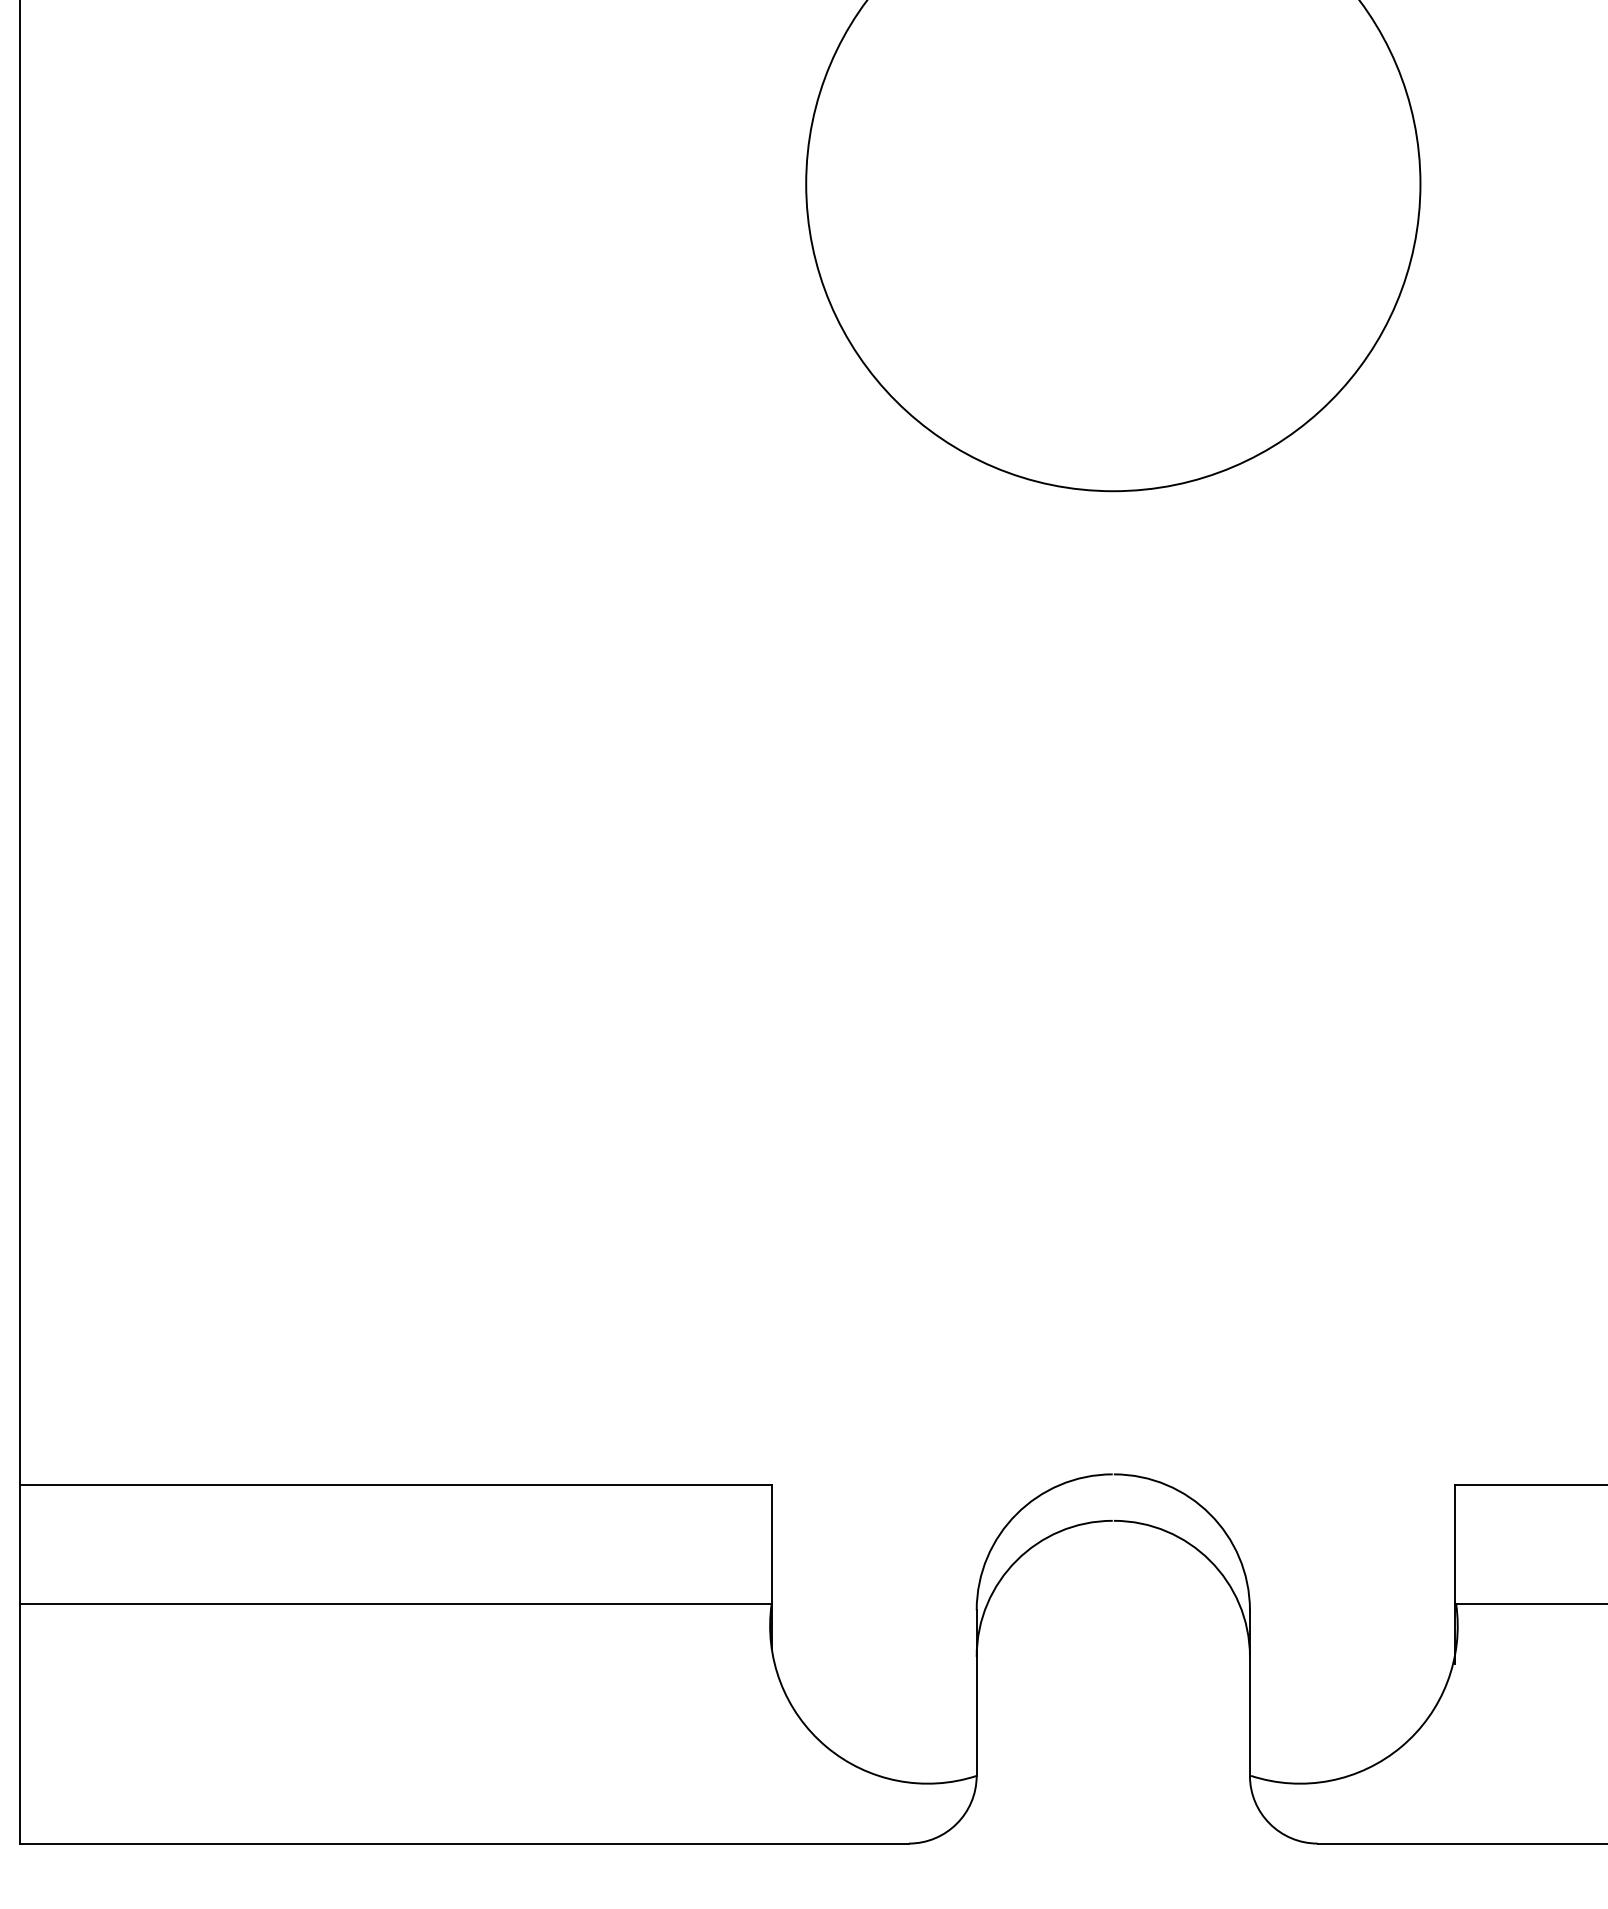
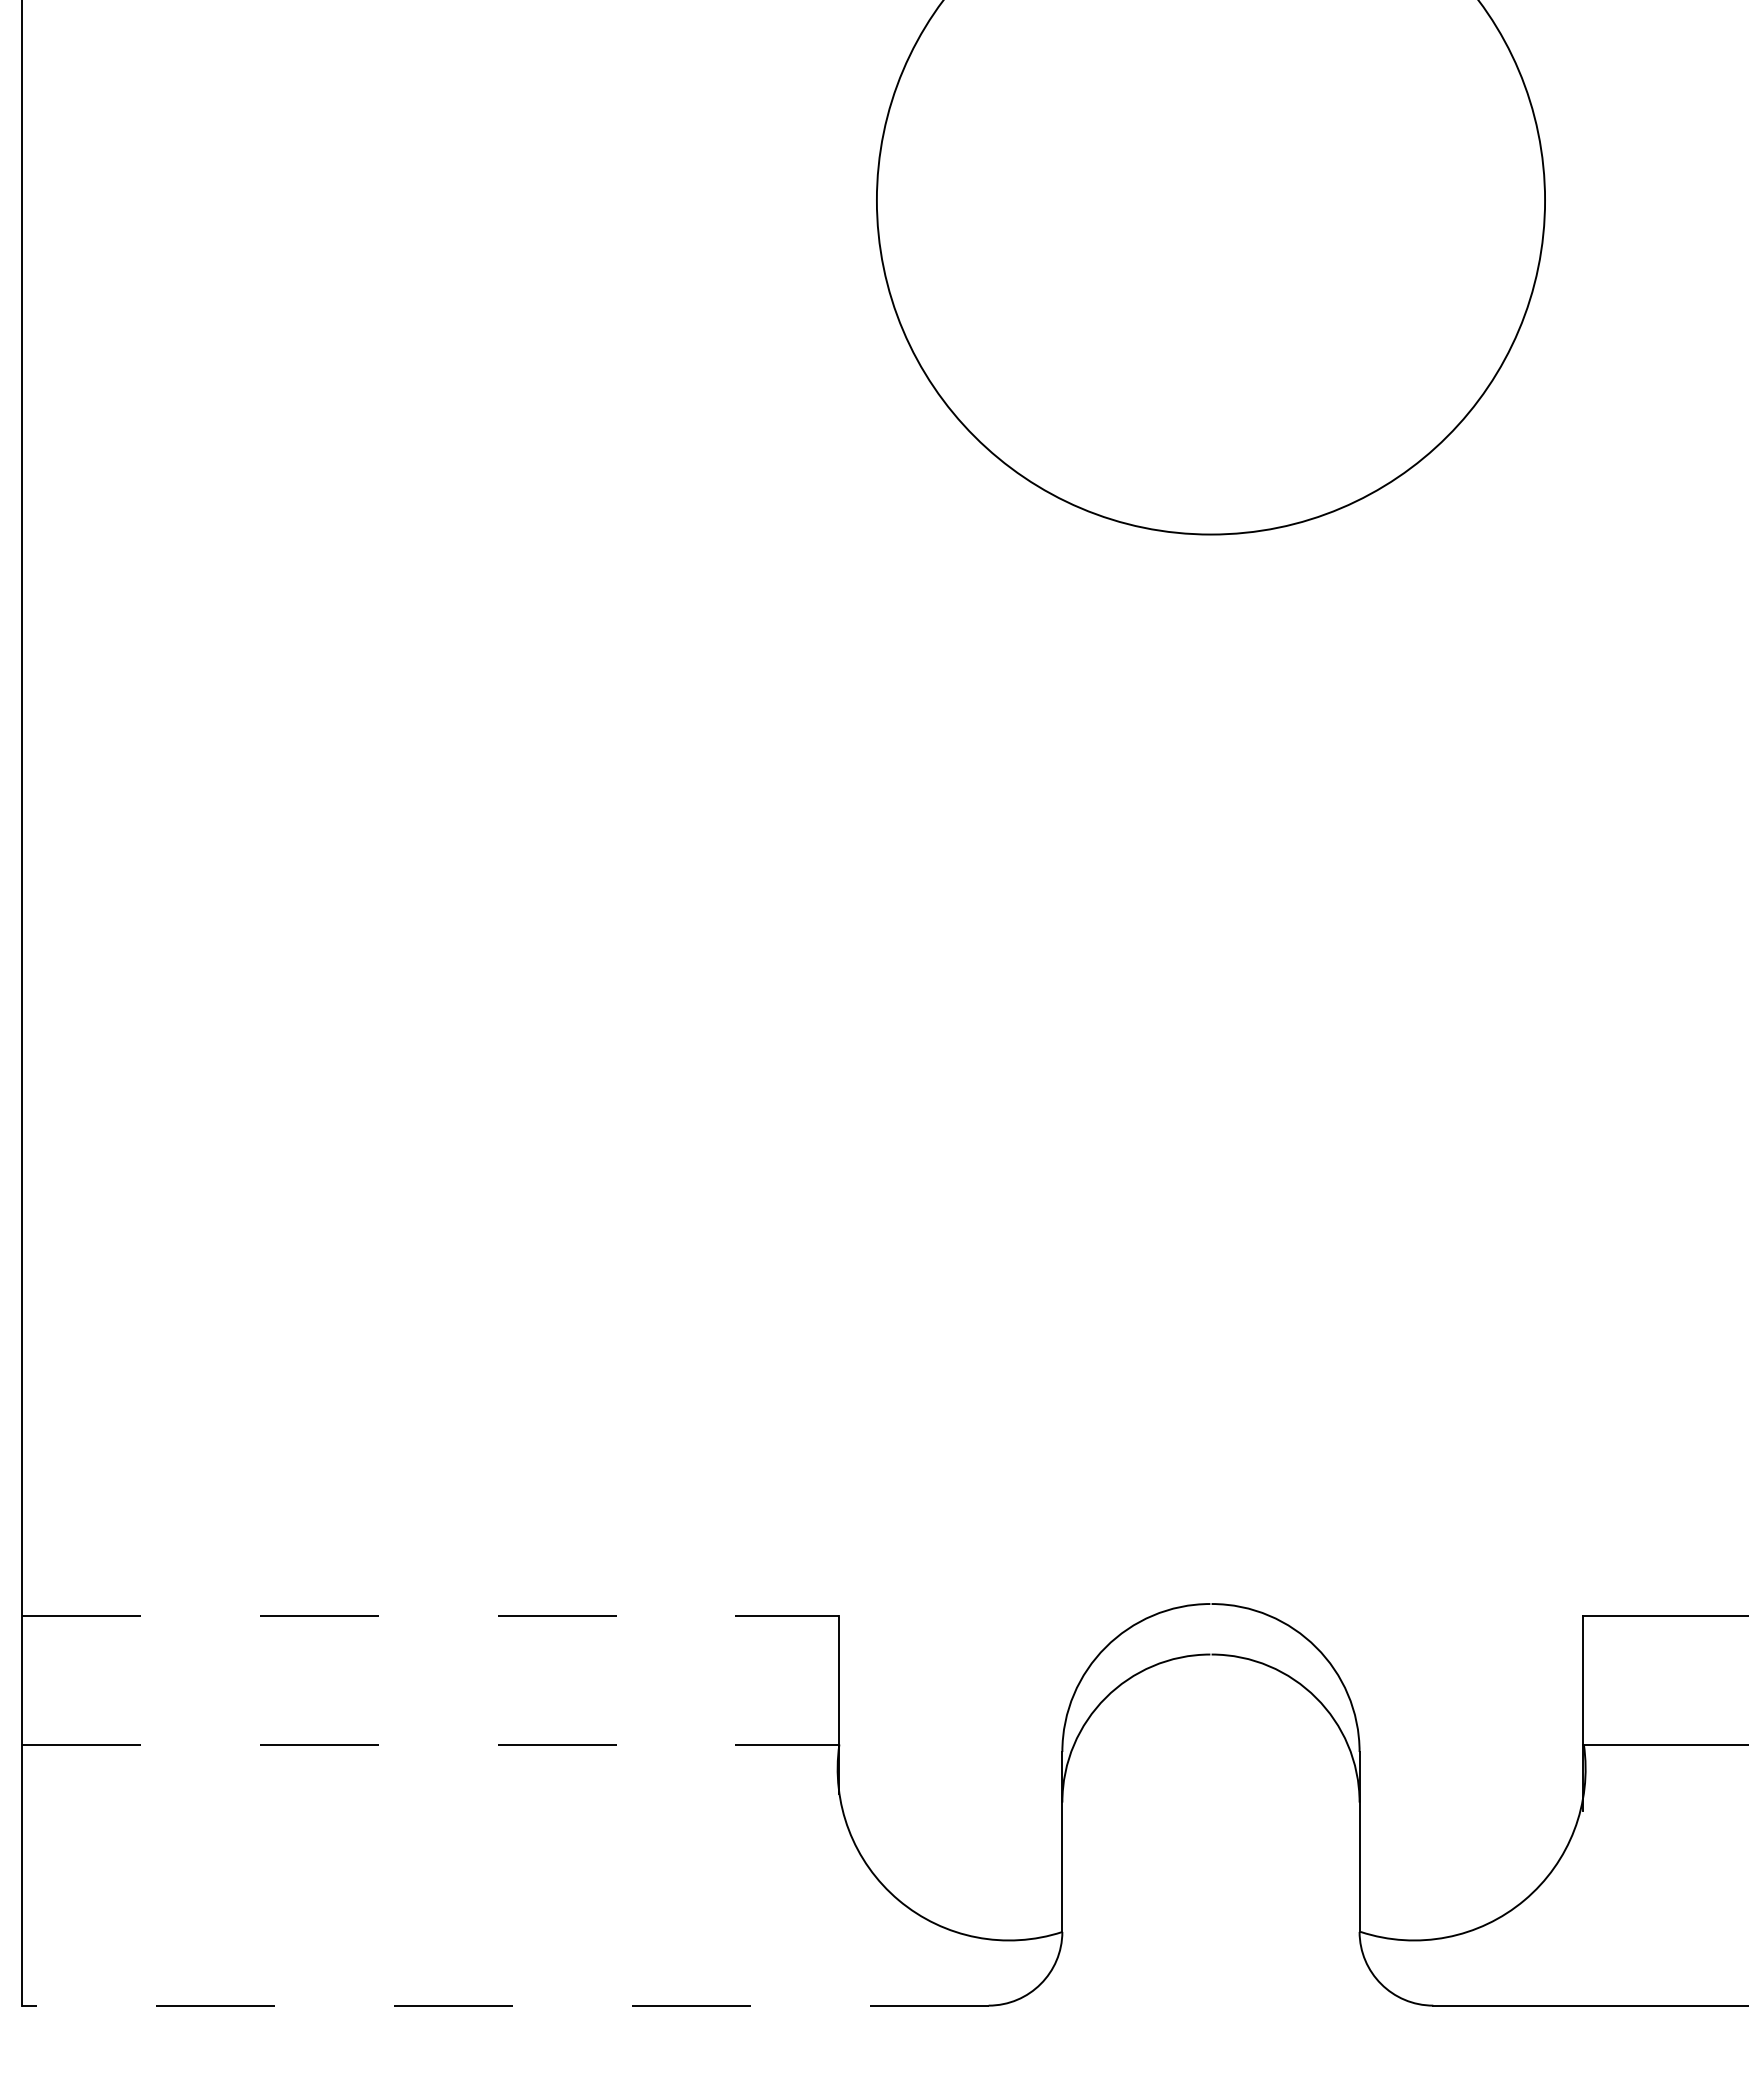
line: (395, 1484) -> (430, 1615), solid -> dashed
line: (395, 1603) -> (430, 1744), solid -> dashed
line: (463, 1843) -> (504, 2005), solid -> dashed

